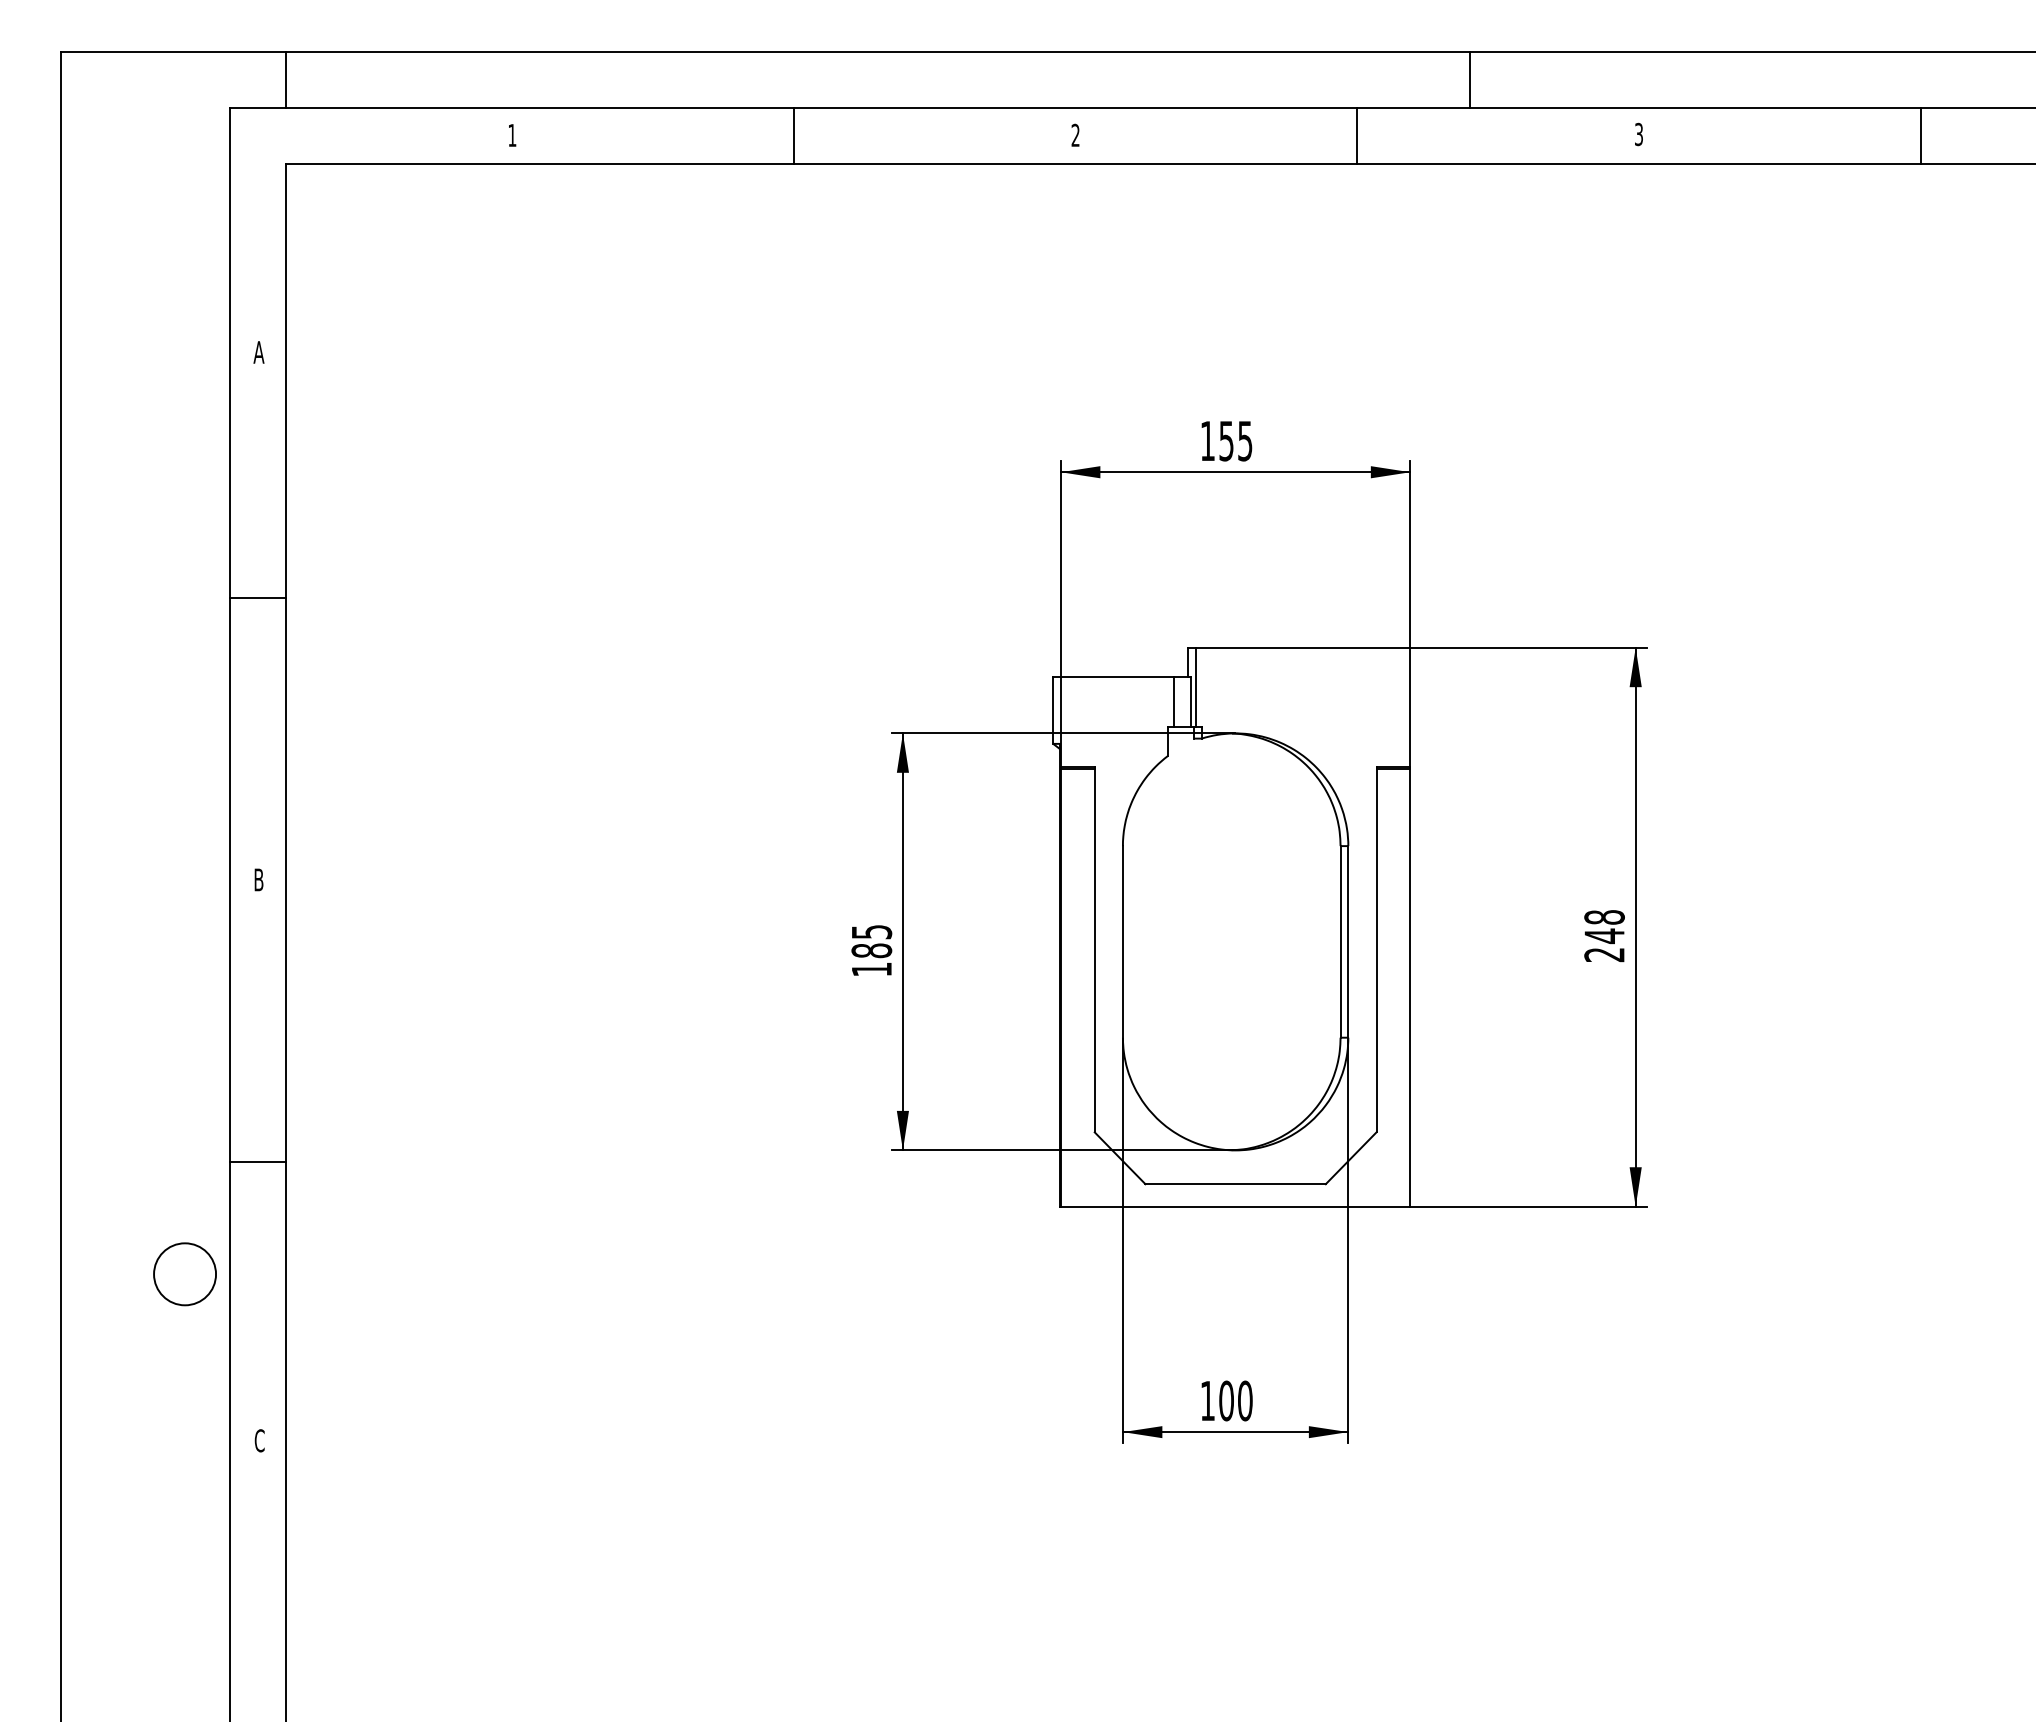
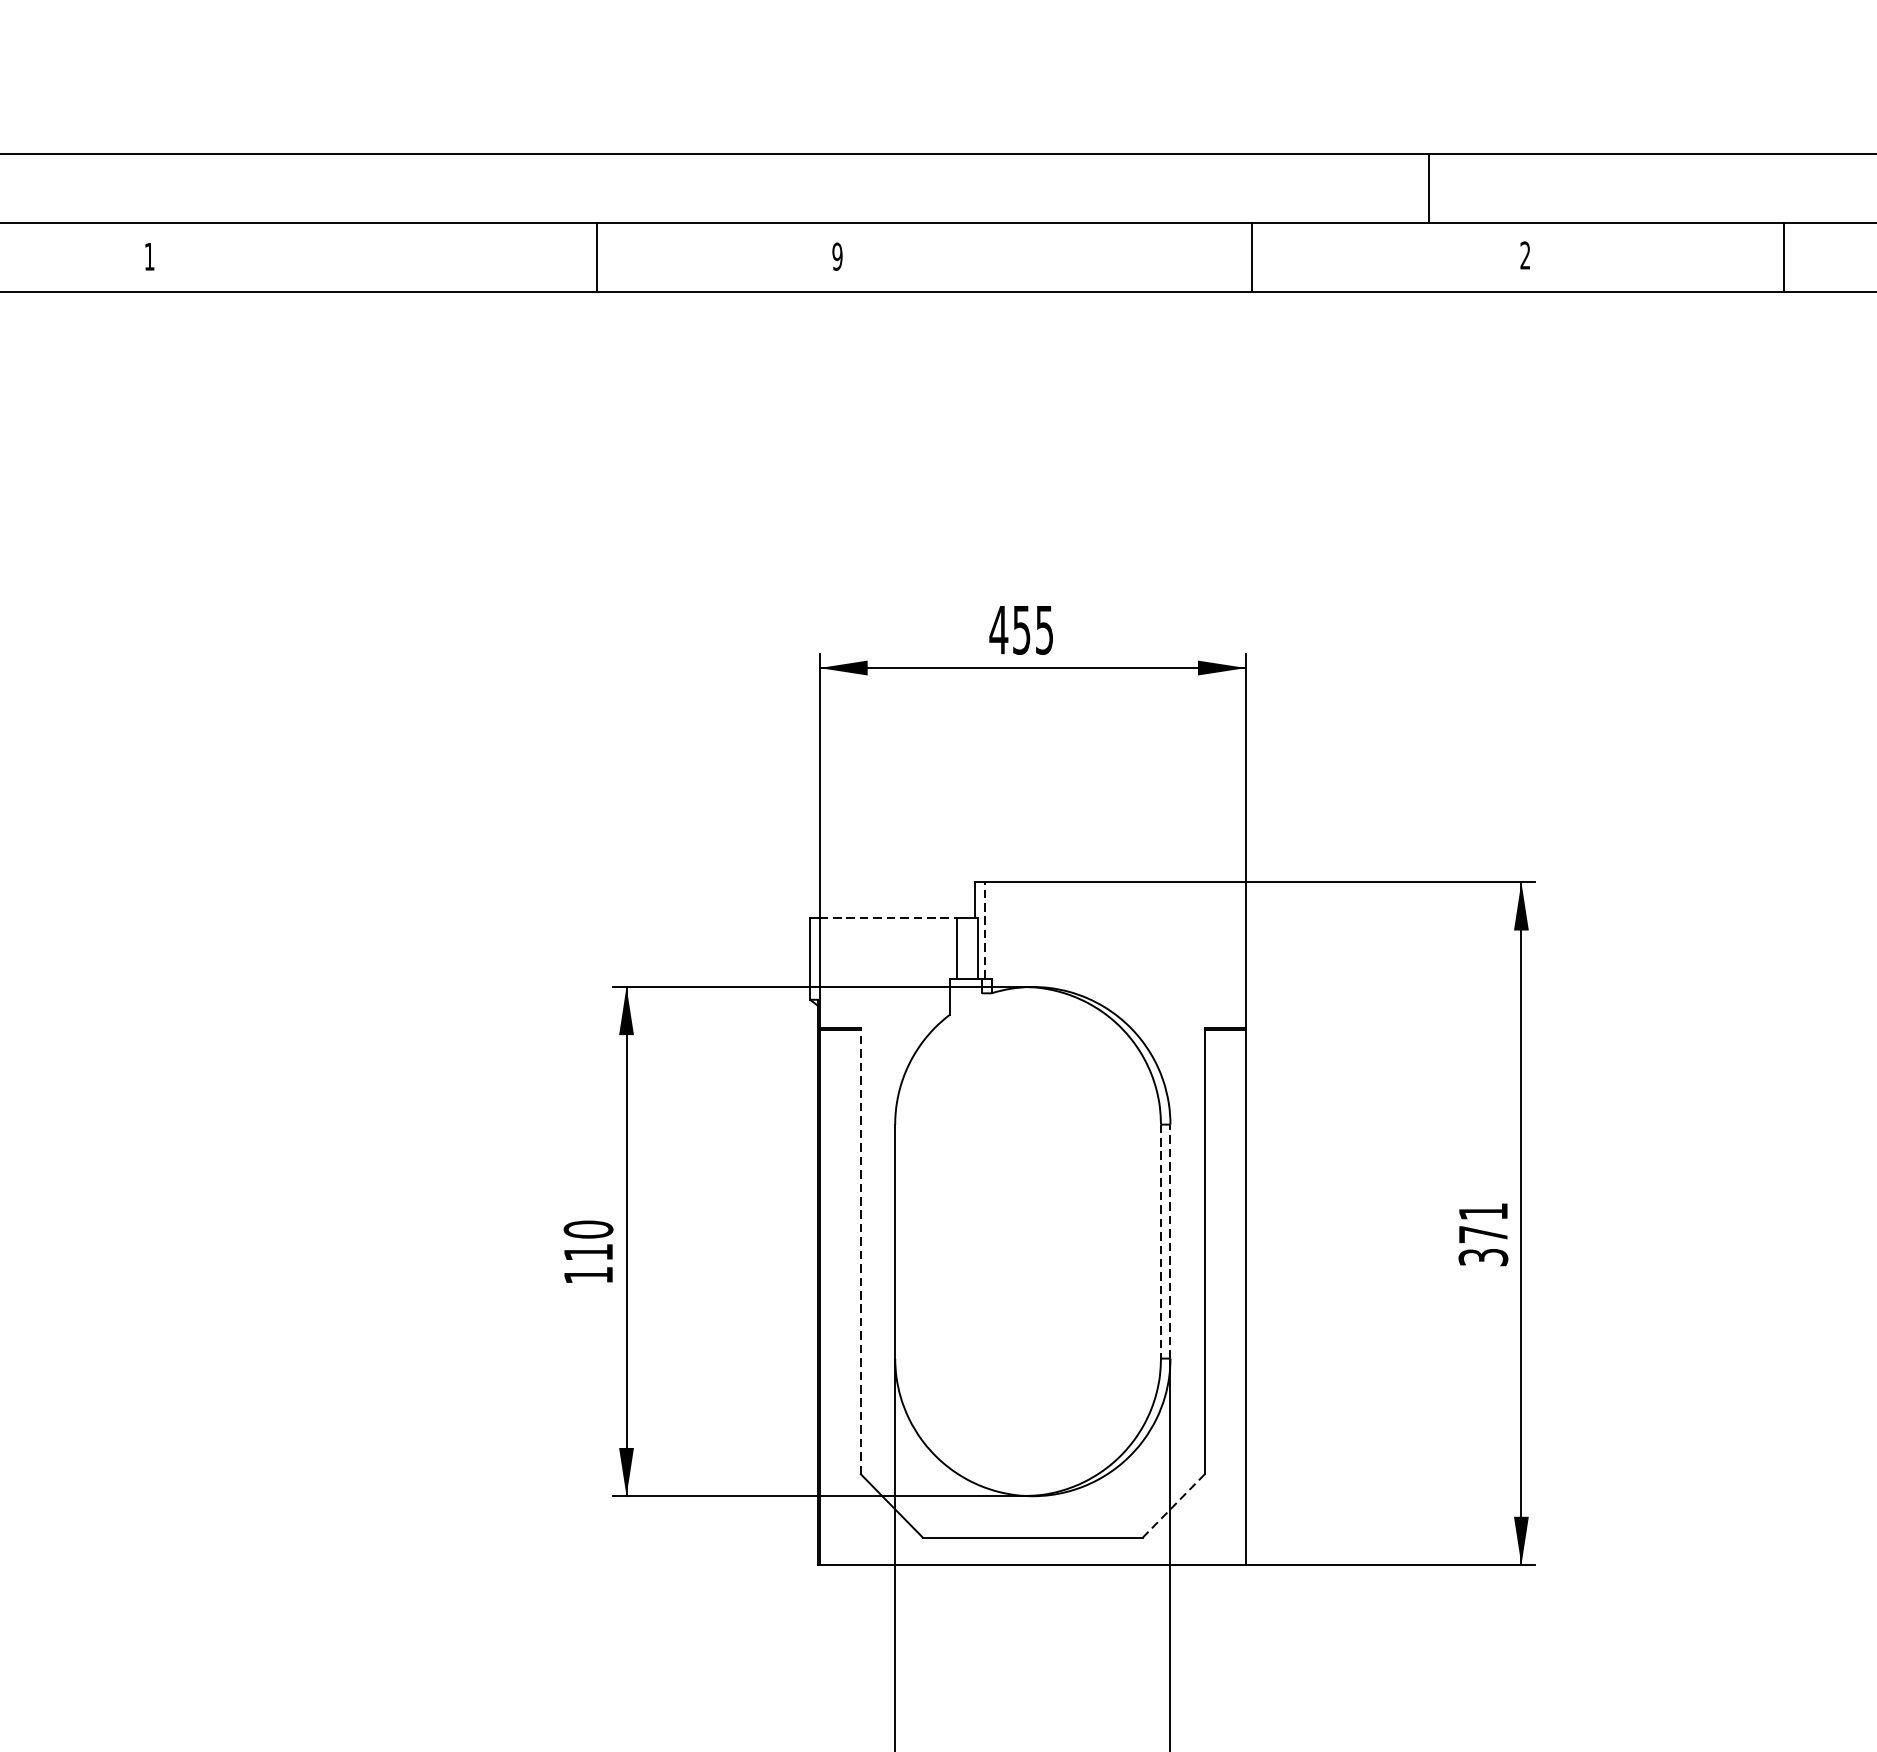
line: (1469, 79) -> (1428, 188), moved
text: (1638, 134) -> (1524, 255), 3 -> 2
line: (793, 135) -> (596, 256), moved
text: (1075, 135) -> (837, 256), 2 -> 9
line: (1357, 135) -> (1252, 256), moved
line: (1920, 135) -> (1783, 256), moved
text: (1207, 440) -> (998, 629), 155 -> 455
line: (1117, 677) -> (888, 918), solid -> dashed
line: (1196, 686) -> (985, 929), solid -> dashed
text: (1604, 936) -> (1483, 1234), 248 -> 371
text: (871, 941) -> (588, 1241), 185 -> 110
line: (1340, 941) -> (1160, 1241), solid -> dashed
line: (1348, 941) -> (1170, 1241), solid -> dashed
line: (1094, 950) -> (860, 1252), solid -> dashed
line: (1350, 1158) -> (1173, 1506), solid -> dashed

